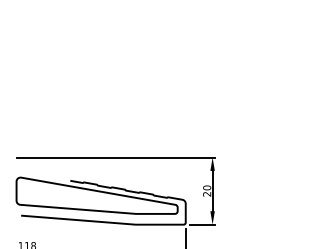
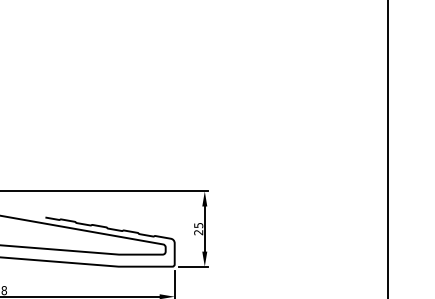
text: (206, 187) -> (198, 225), 20 -> 25

